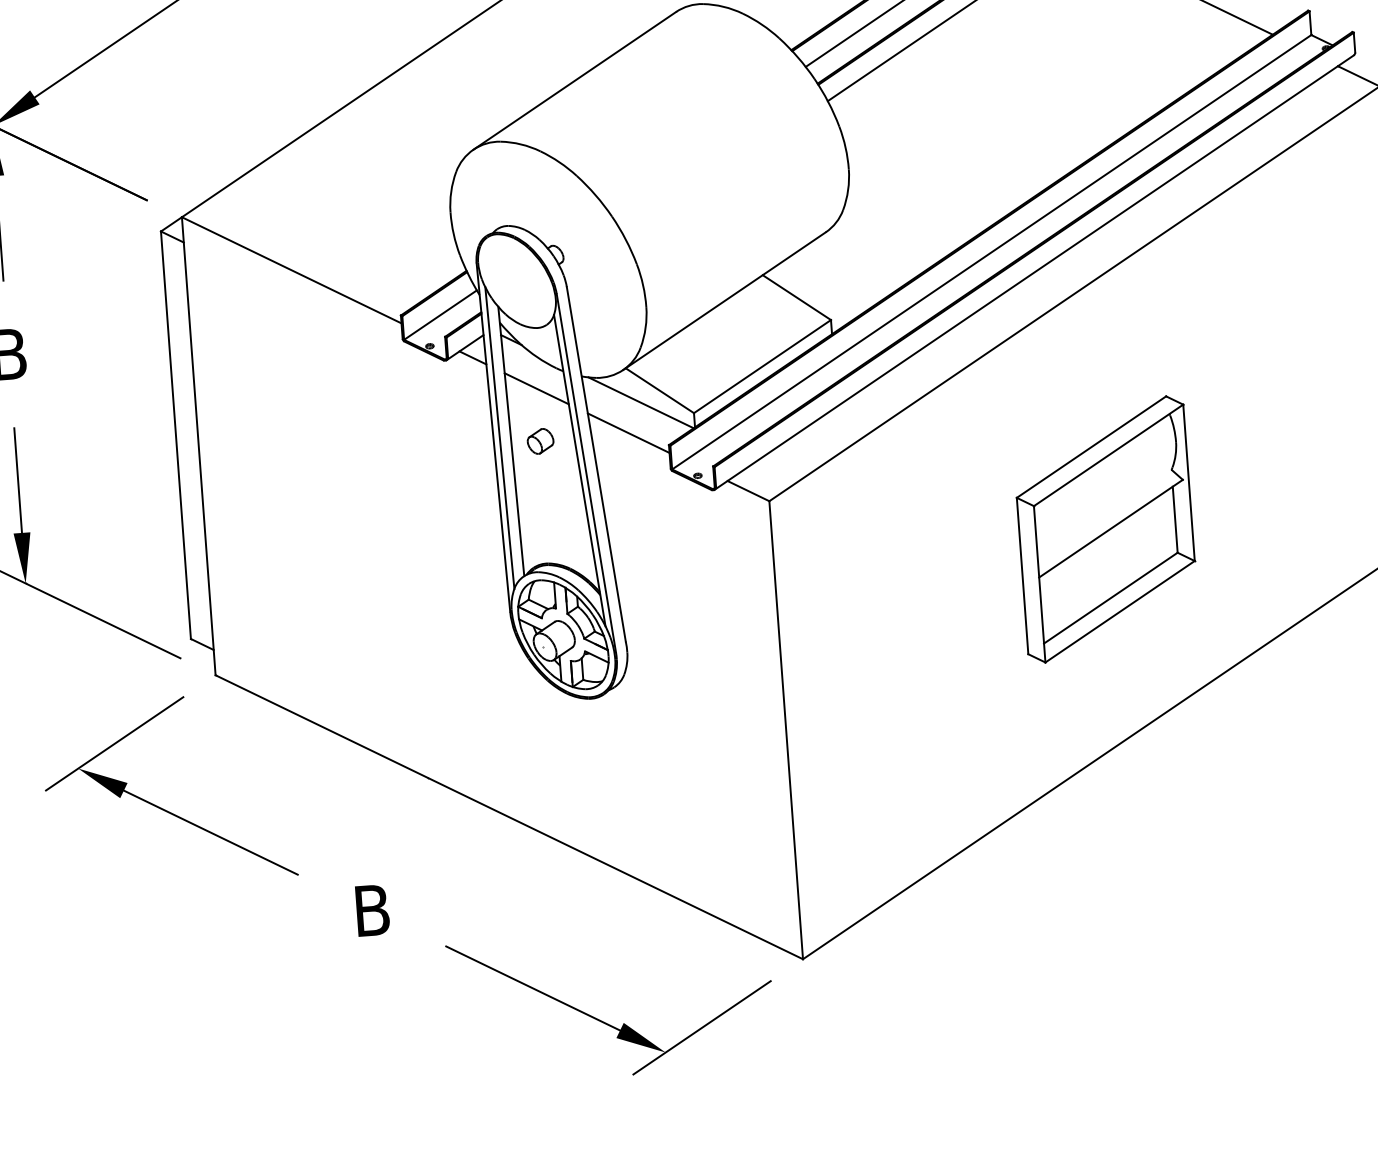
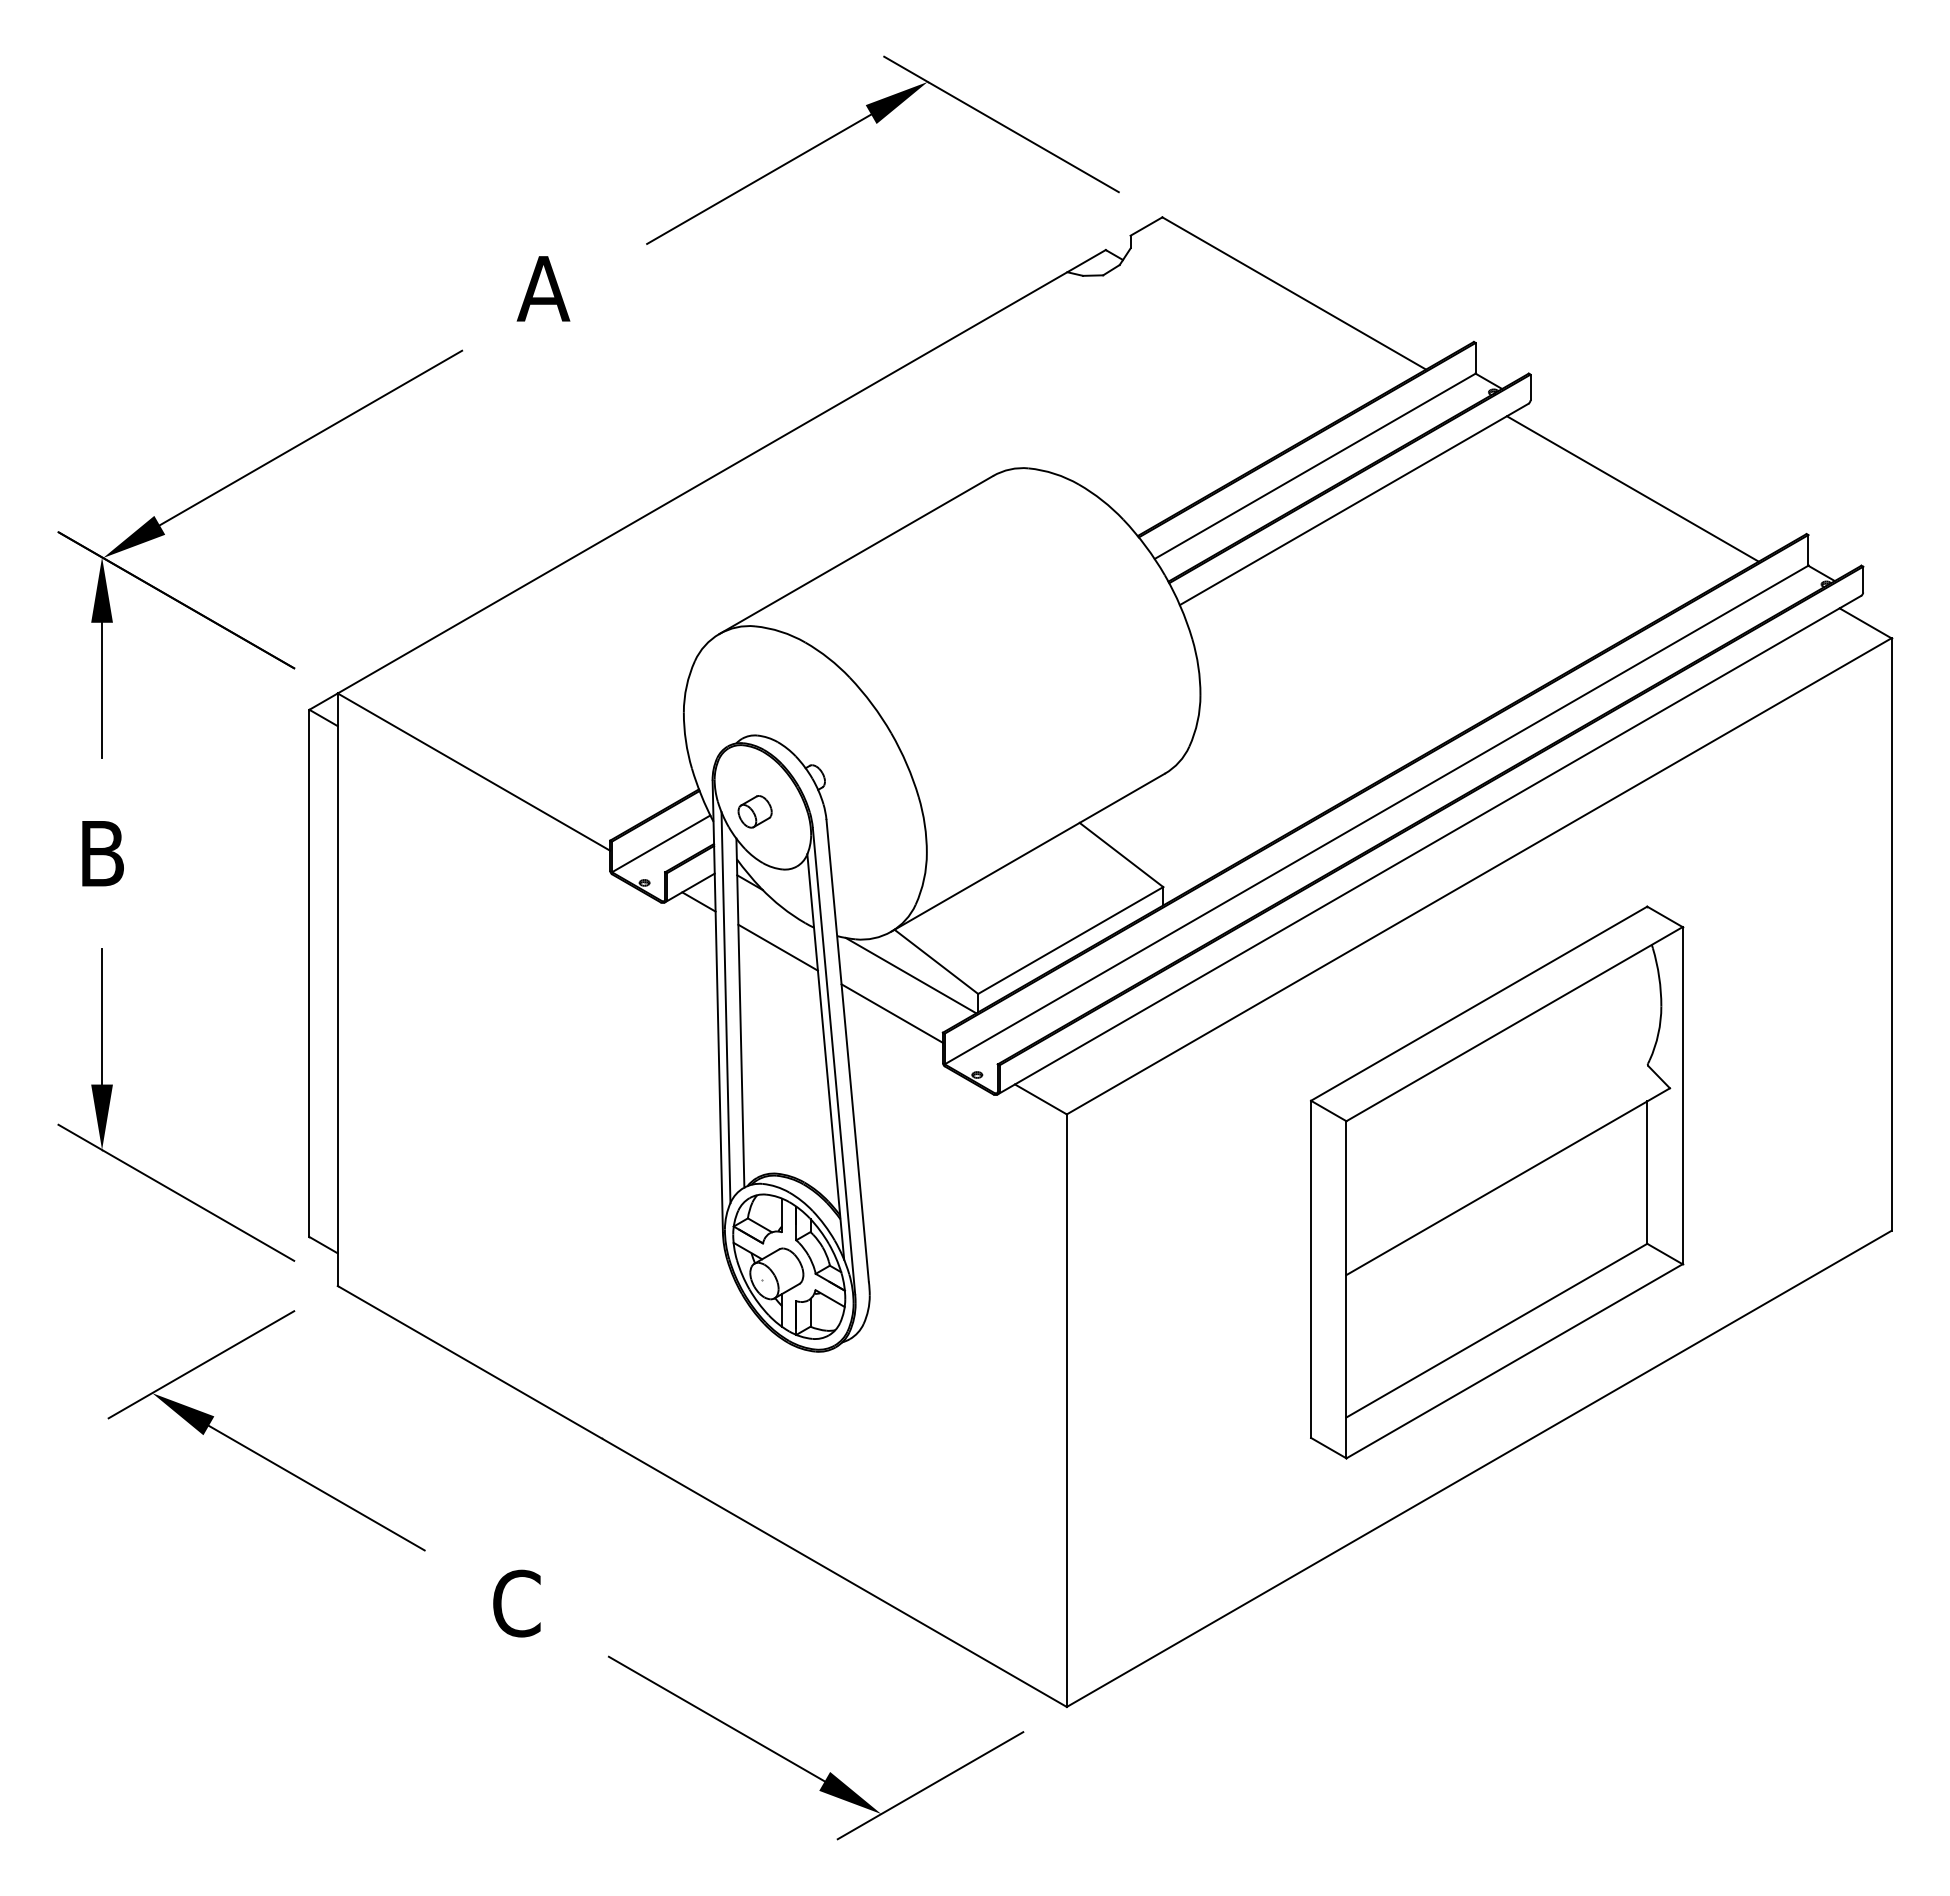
part: (540, 441) -> (754, 811), moved
part: (1106, 529) -> (1497, 1182), size x1.67
text: (371, 910) -> (516, 1603), B -> C

